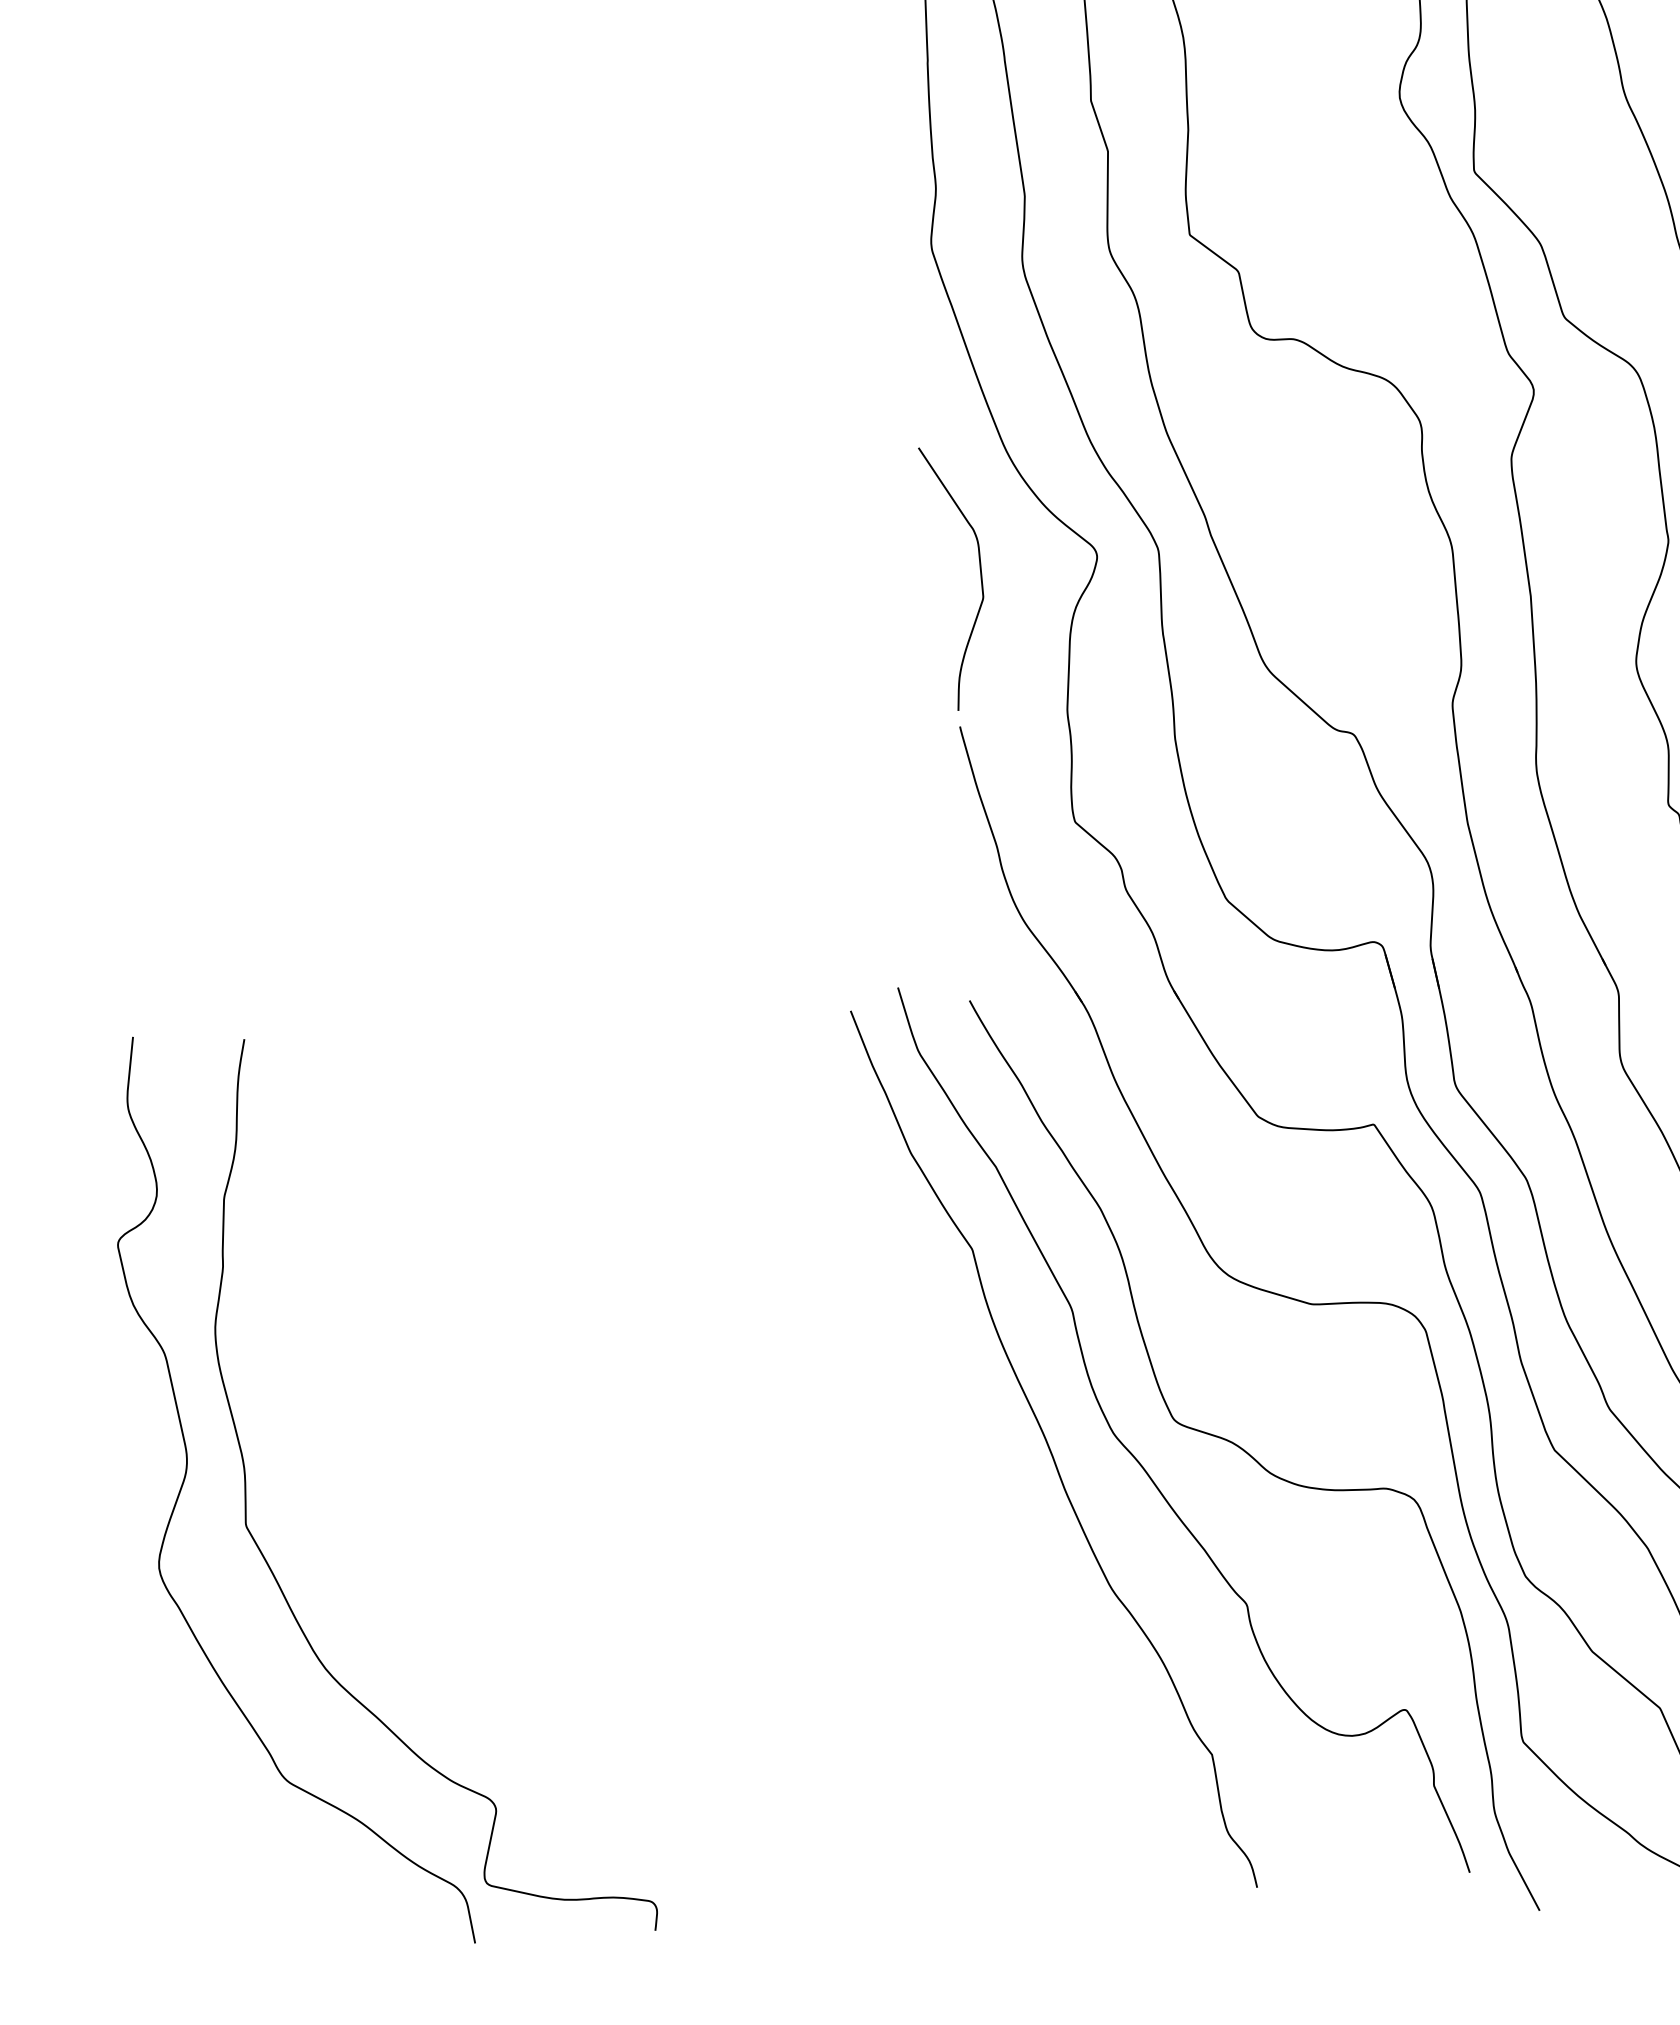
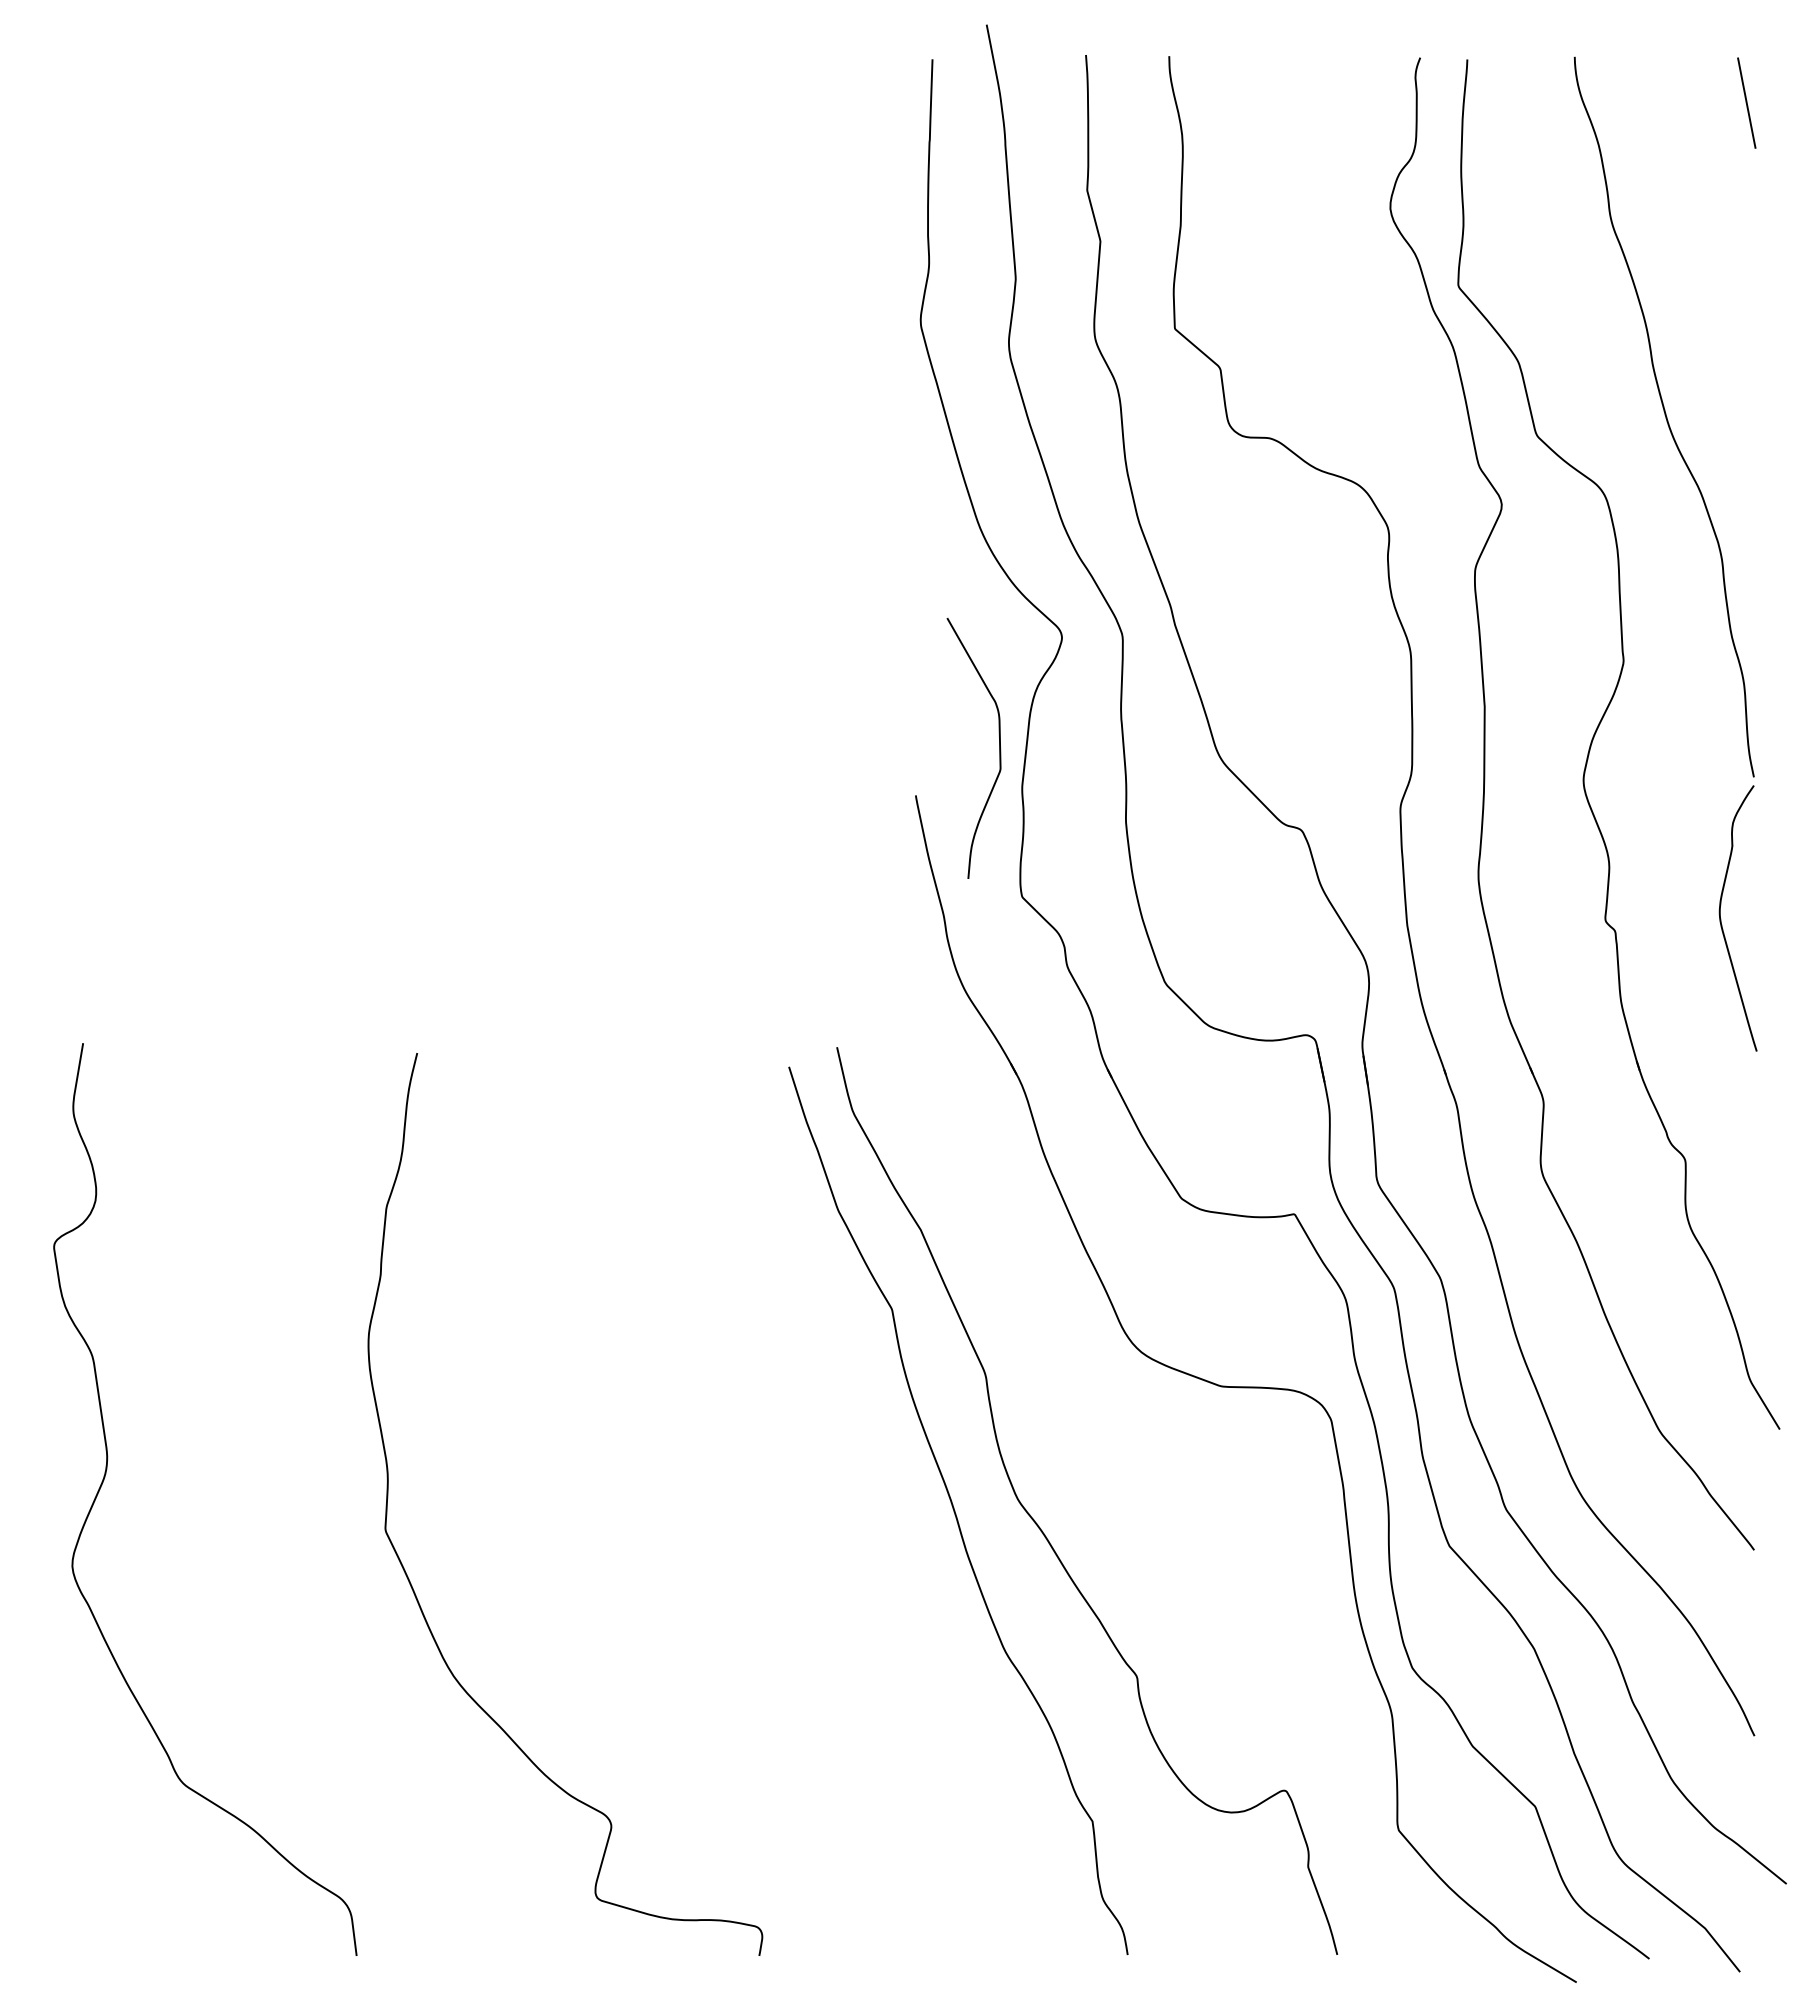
curve: (980, 576) -> (999, 748), moved
curve: (1252, 1456) -> (1152, 1531), removed
curve: (273, 1572) -> (409, 1578), moved

